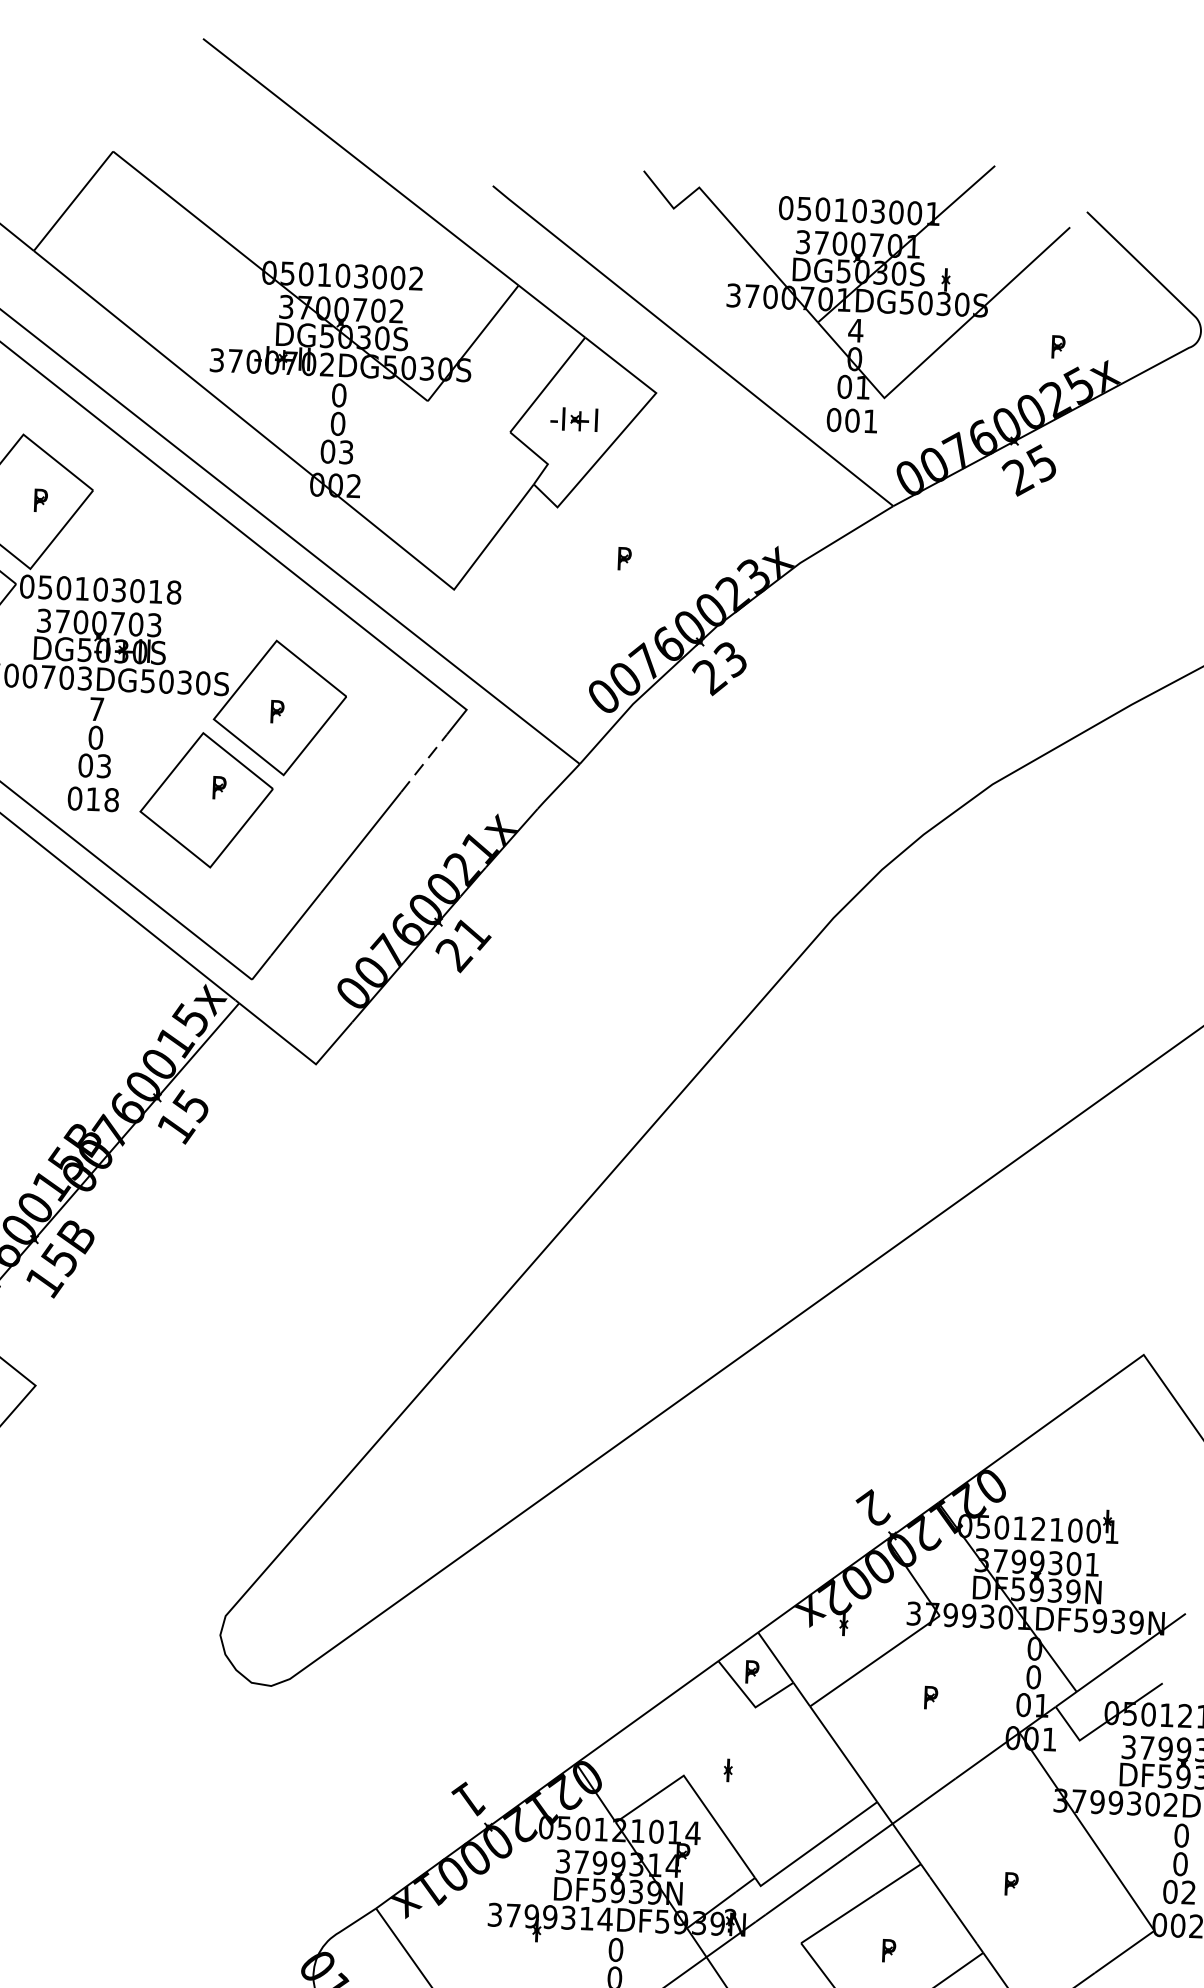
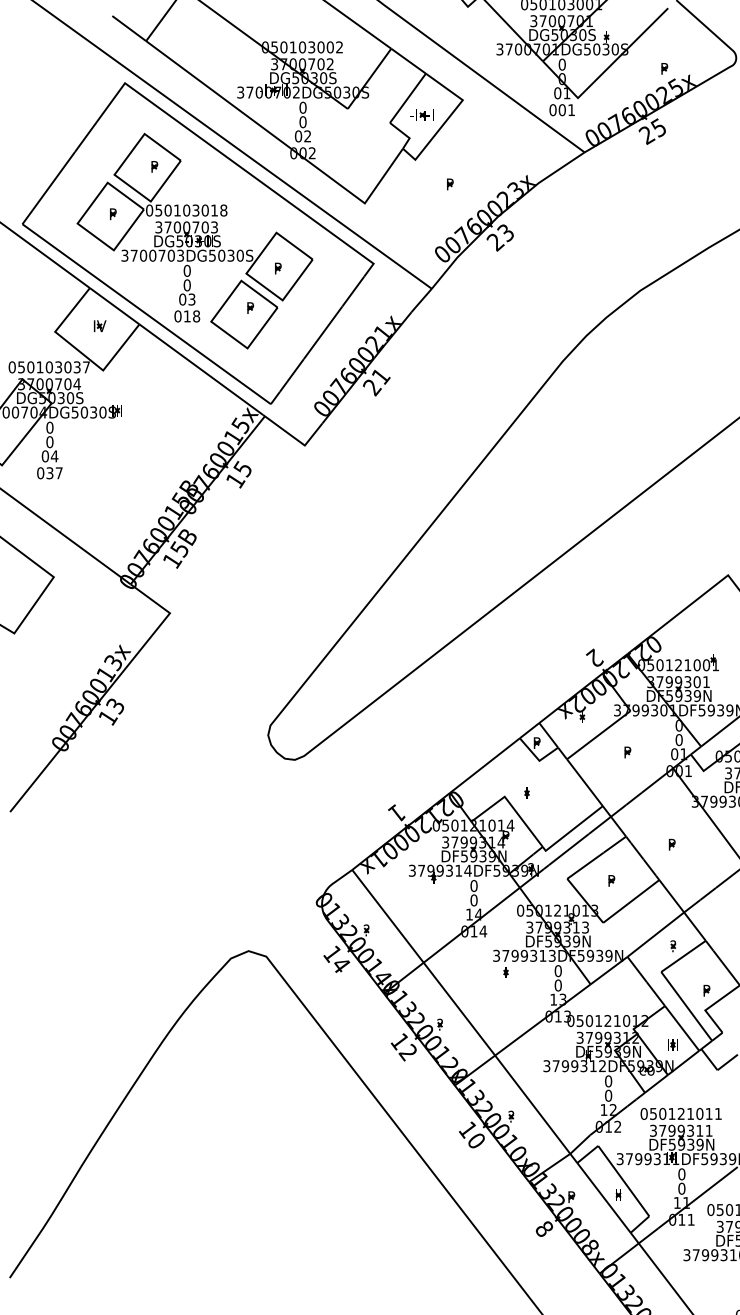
text: (856, 330) -> (562, 64), 4 -> 0
text: (345, 452) -> (307, 136), 03 -> 02
text: (95, 708) -> (186, 270), 7 -> 0
line: (424, 763) -> (353, 291), dashed -> solid

